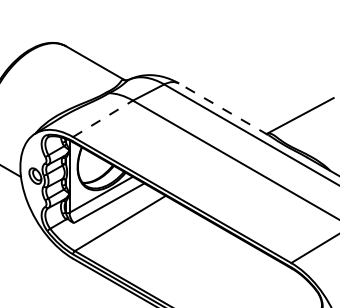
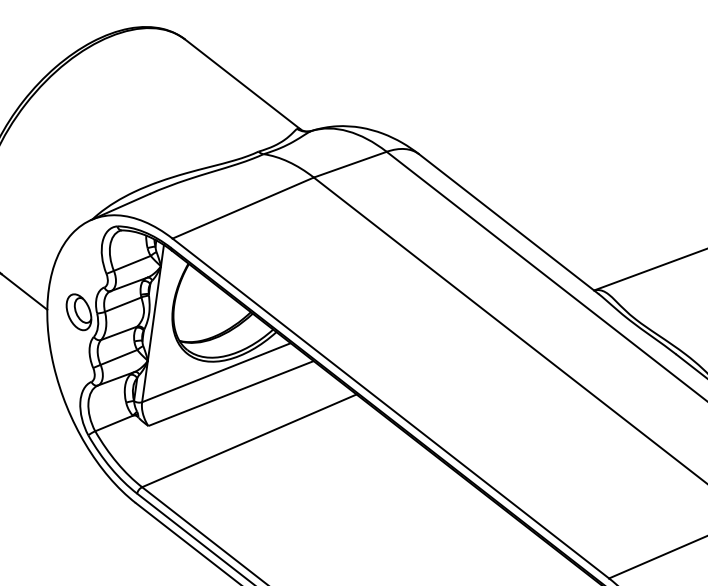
line: (223, 109) -> (507, 224), dashed -> solid
line: (103, 118) -> (244, 207), dashed -> solid

